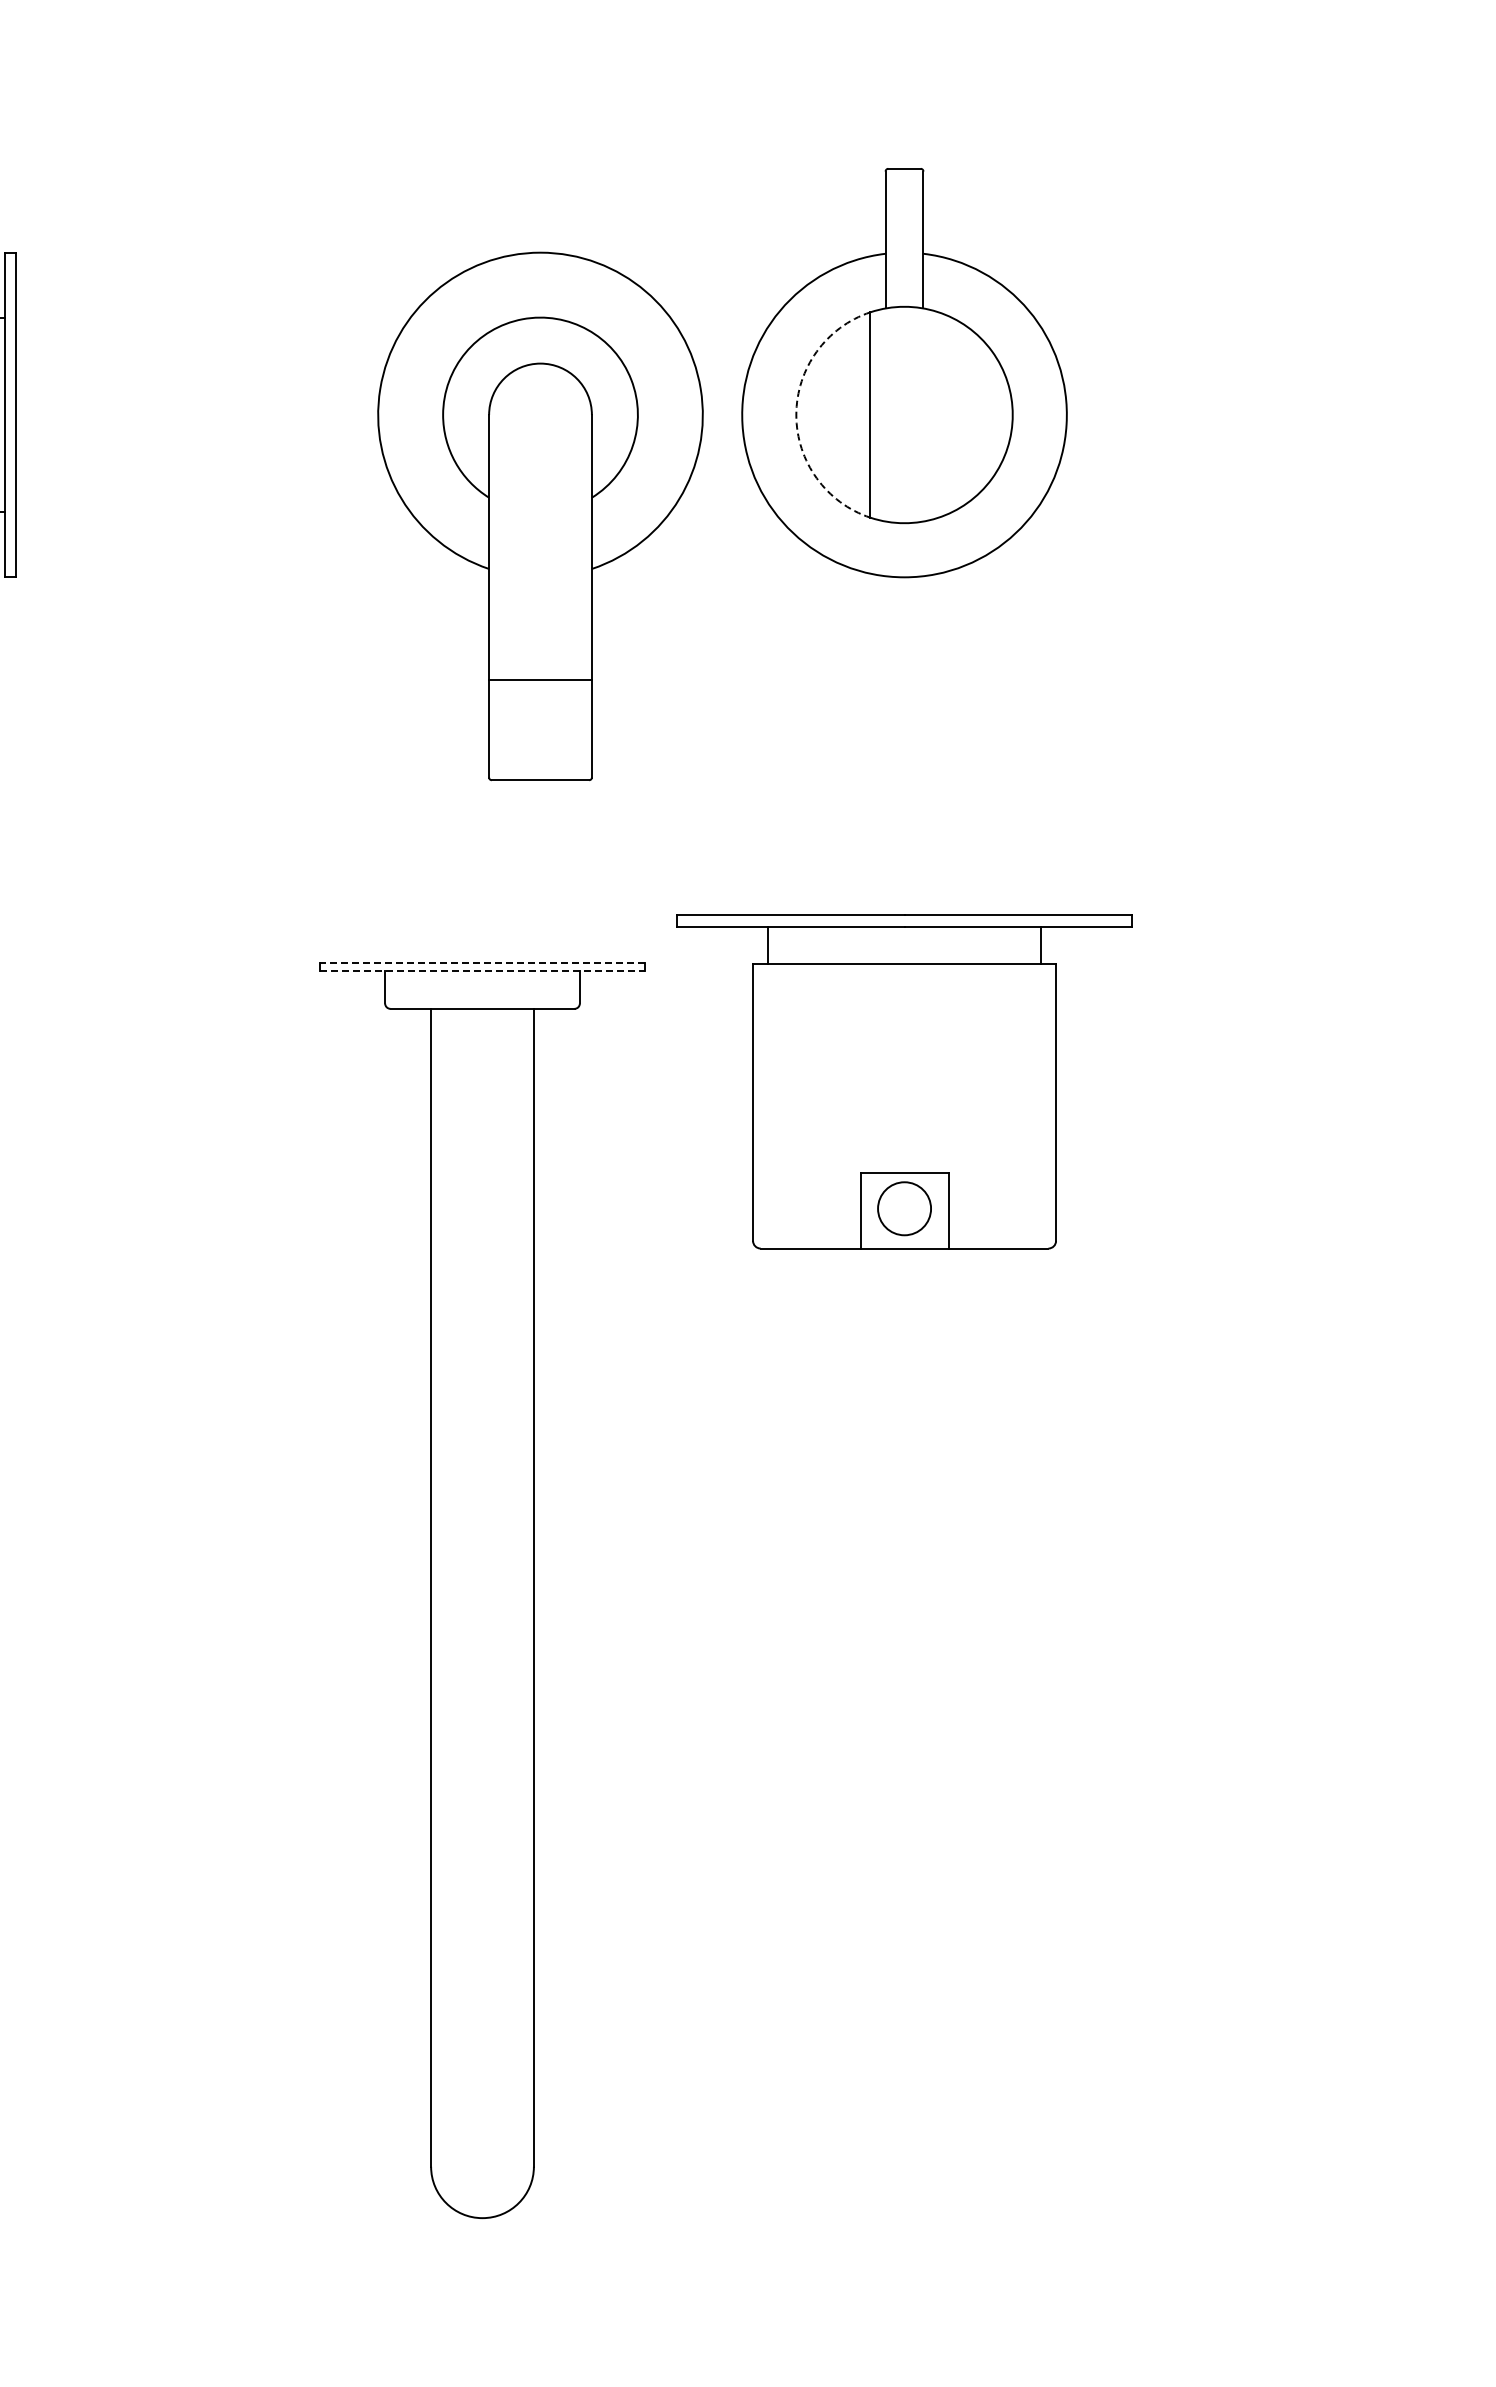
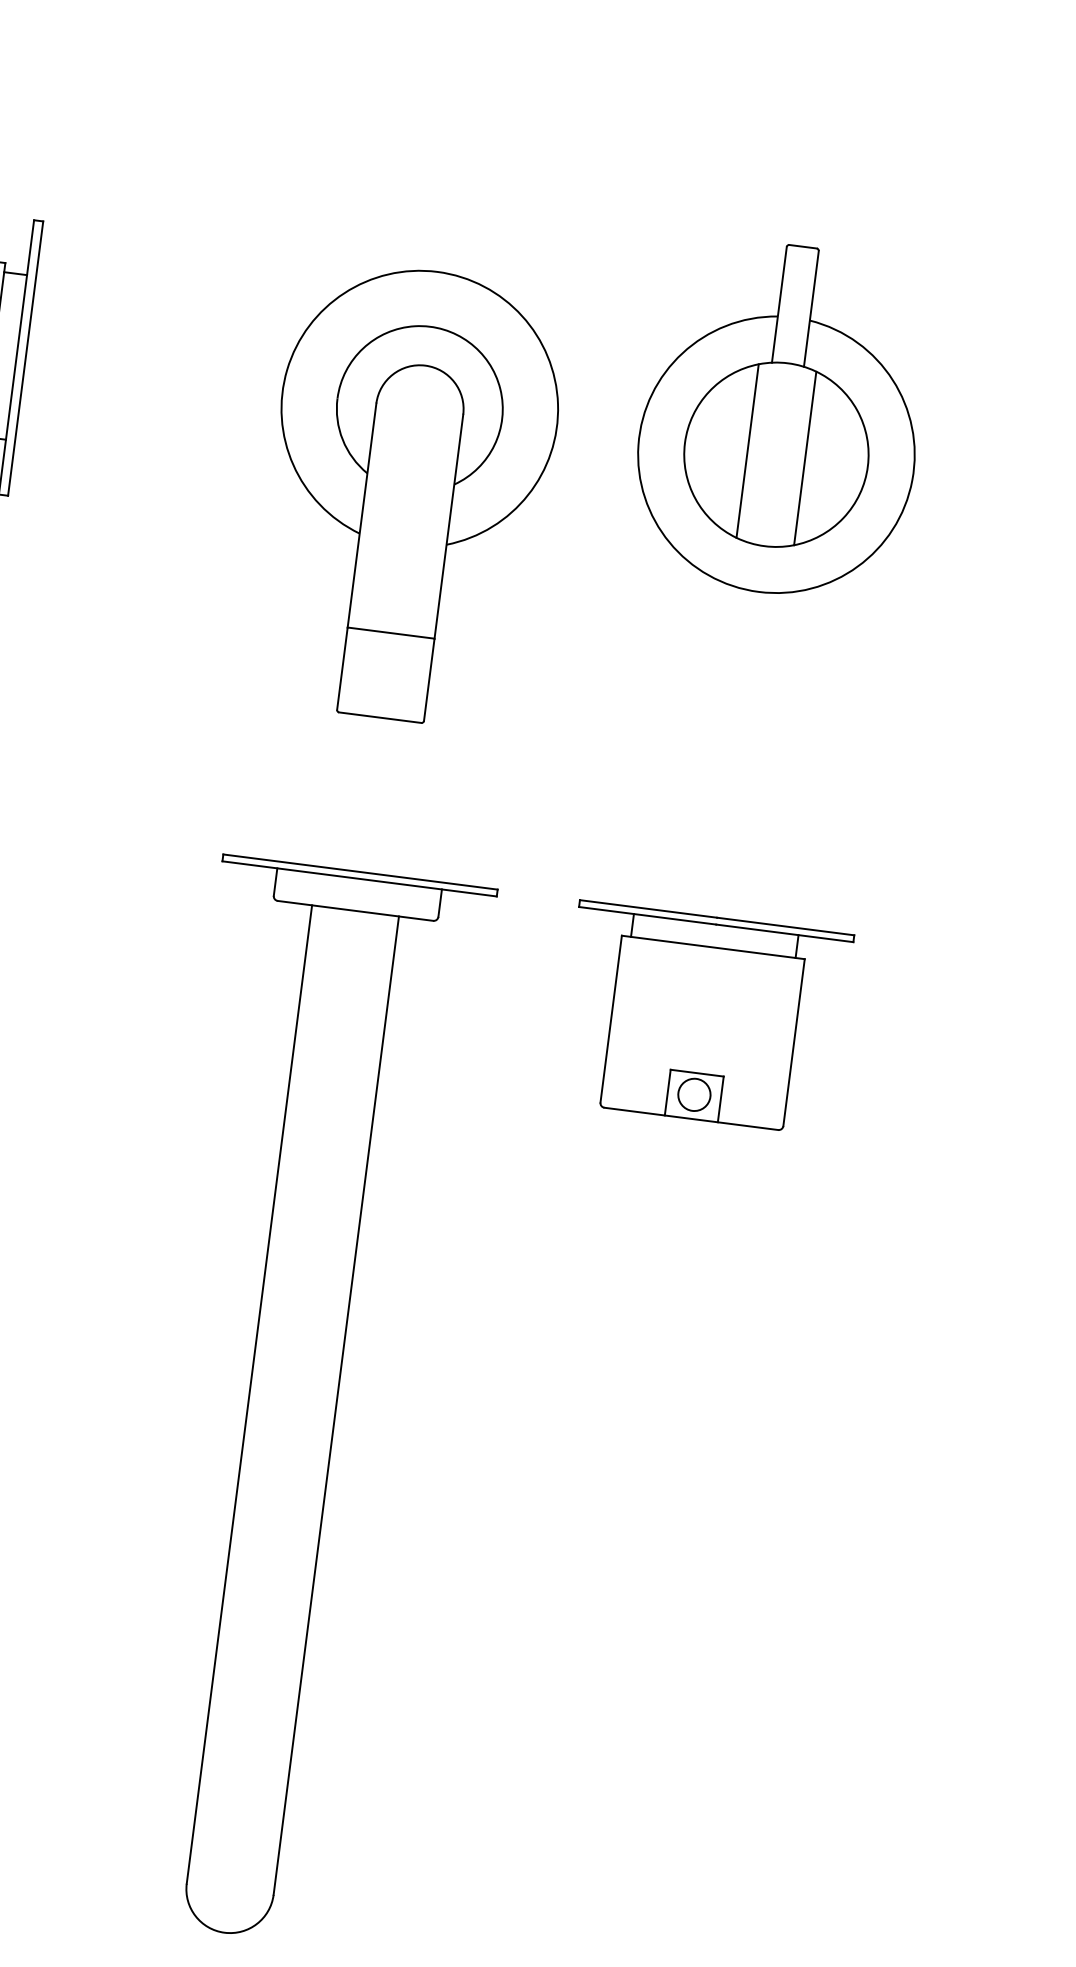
line: (938, 414) -> (805, 458), added
arc: (796, 415) -> (685, 443), dashed -> solid
part: (540, 516) -> (408, 494), moved
line: (482, 962) -> (360, 871), dashed -> solid
line: (483, 971) -> (360, 879), dashed -> solid
part: (904, 1081) -> (704, 1017), size x0.71

